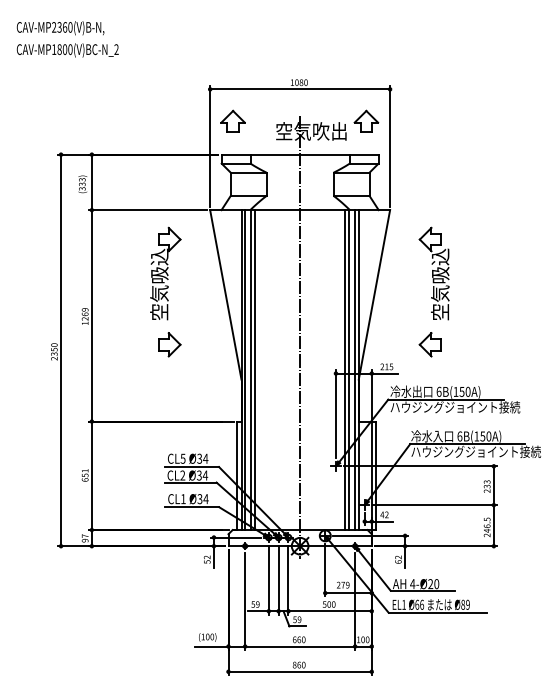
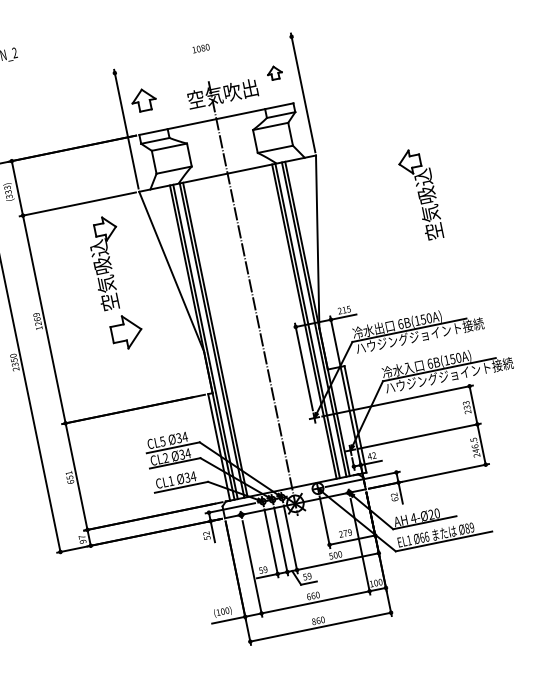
line: (300, 89) -> (203, 55), removed
part: (366, 120) -> (274, 72), size x0.6
part: (433, 273) -> (419, 194), moved
part: (169, 344) -> (126, 331), size x1.4
part: (429, 344) -> (381, 279), removed

